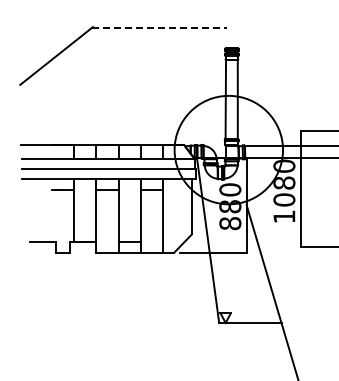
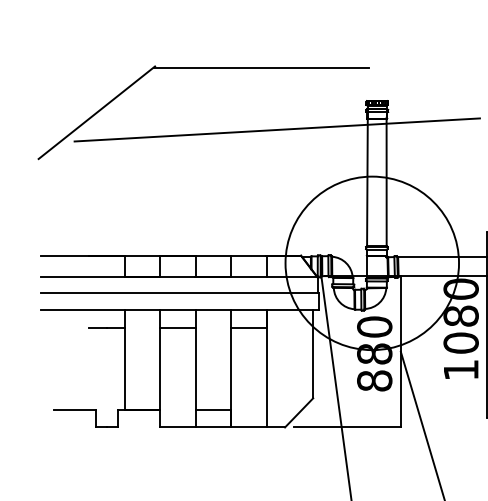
line: (159, 27) -> (261, 67), dashed -> solid
line: (169, 66) -> (277, 129), added

